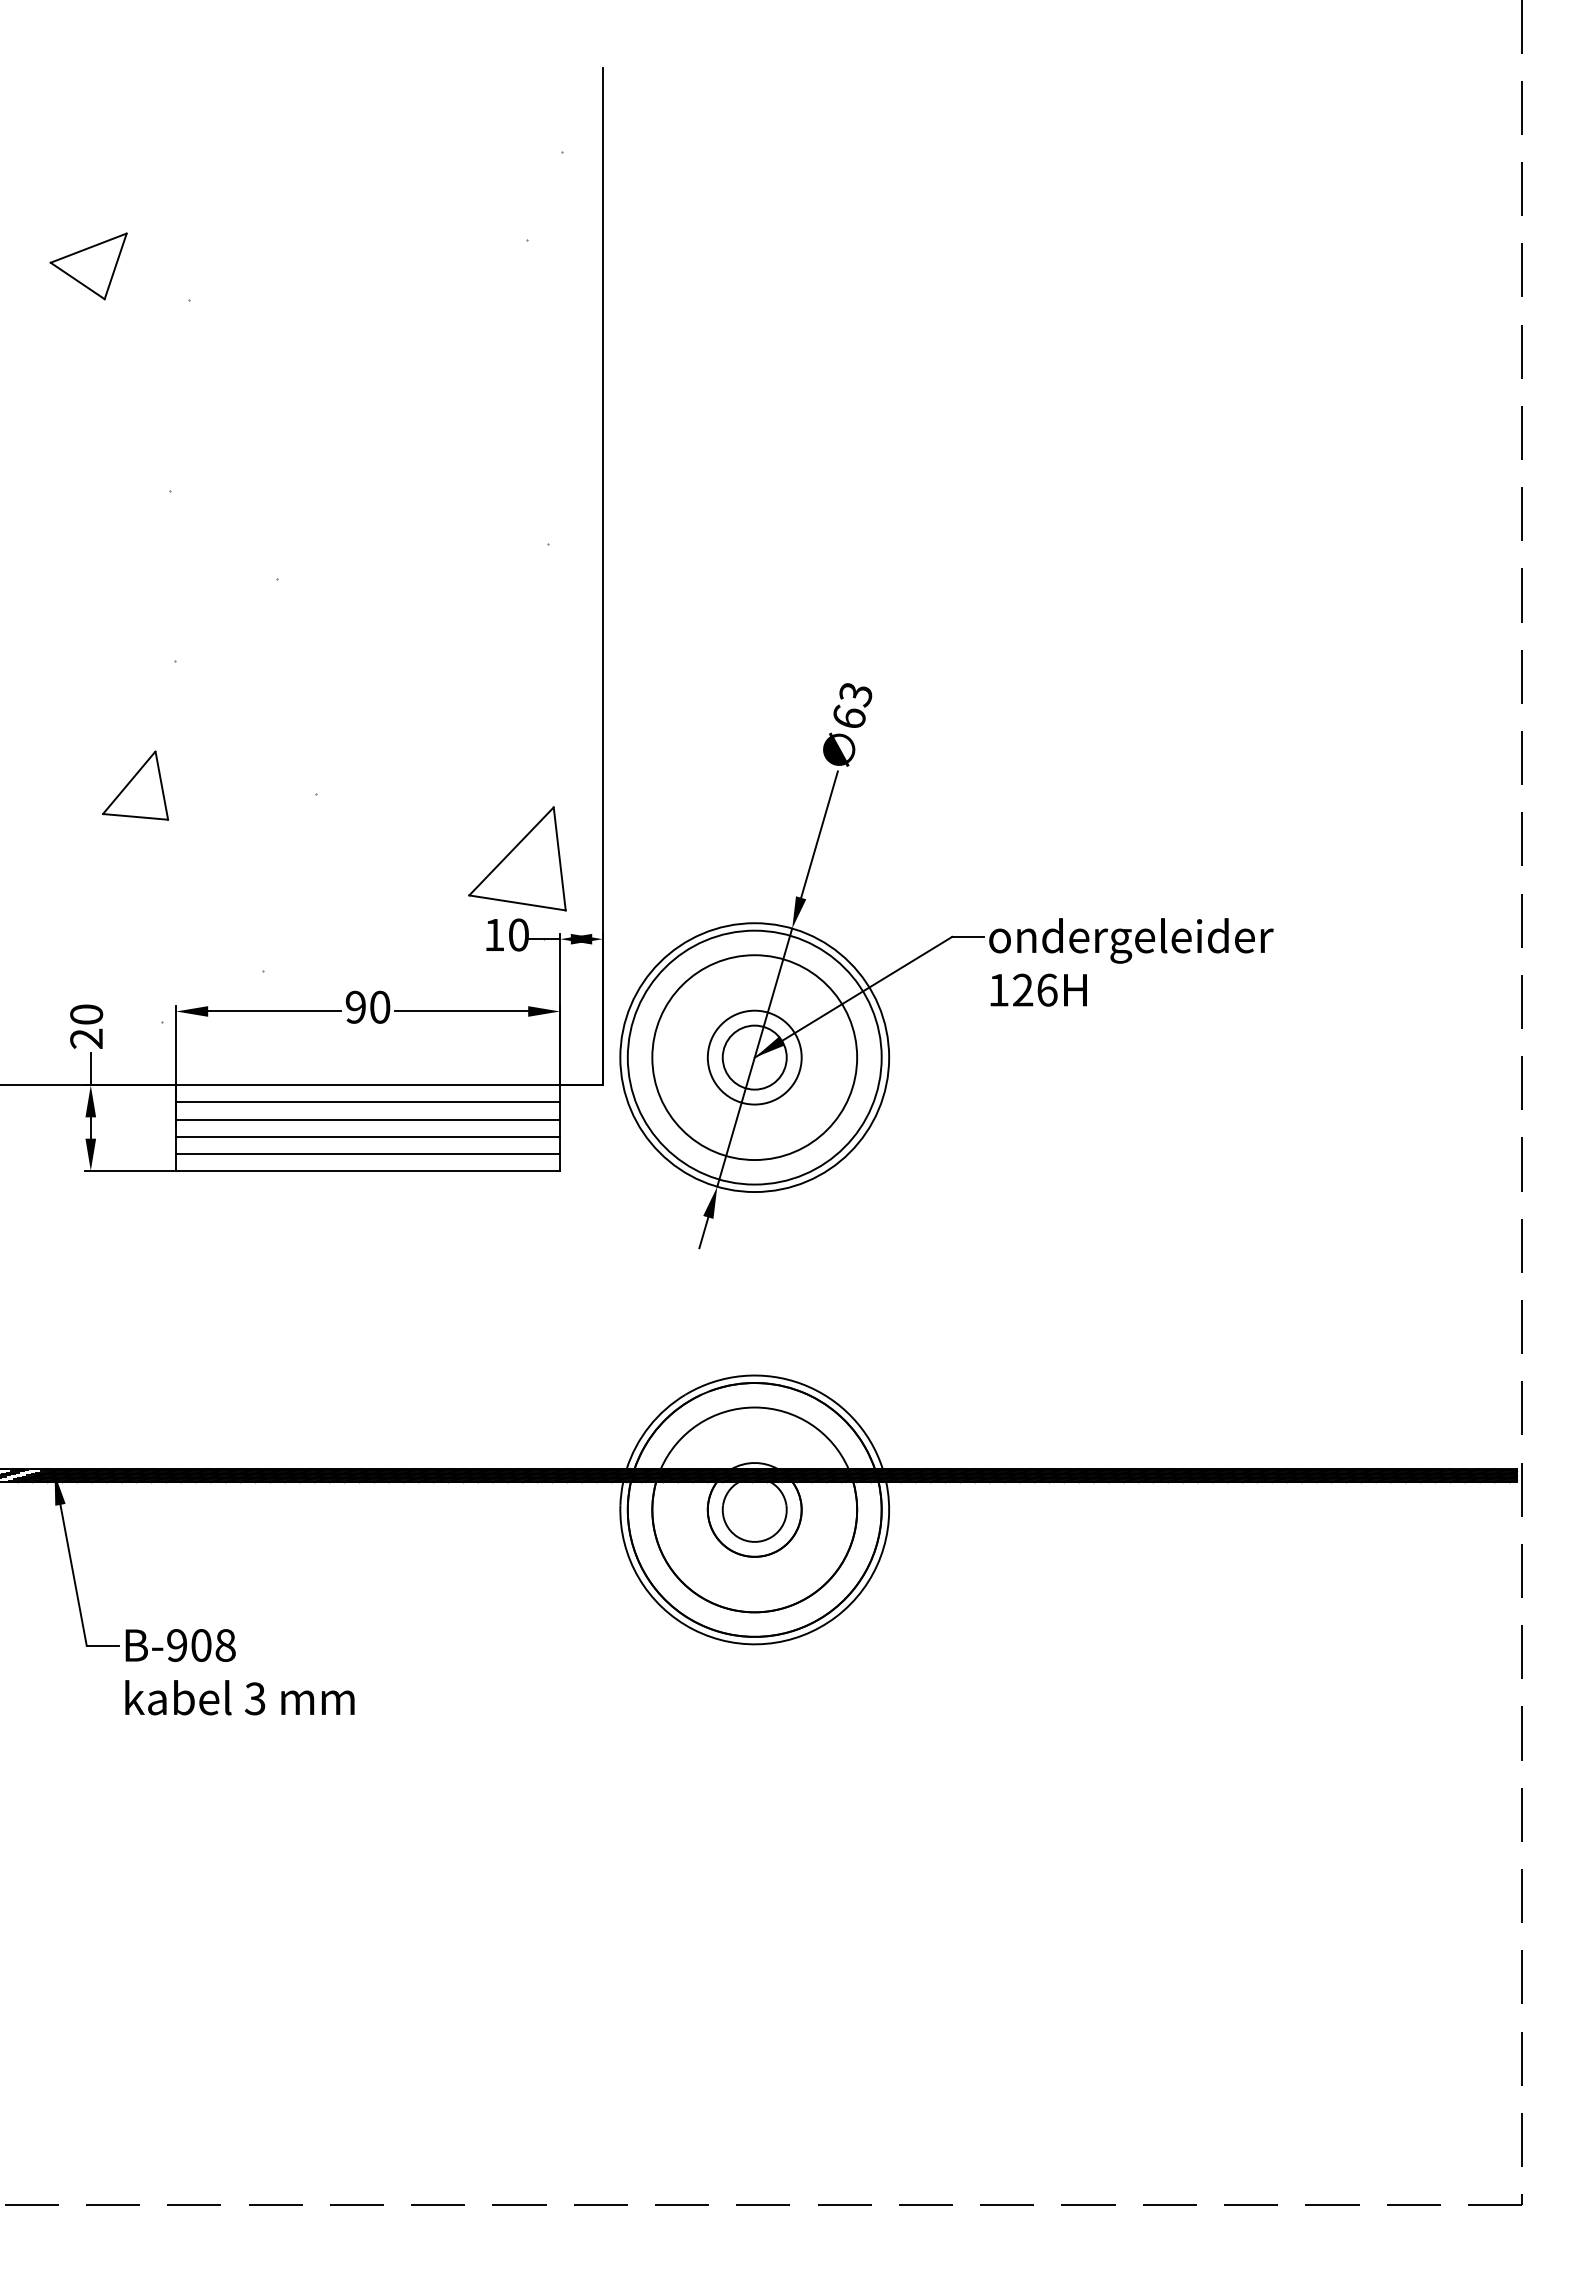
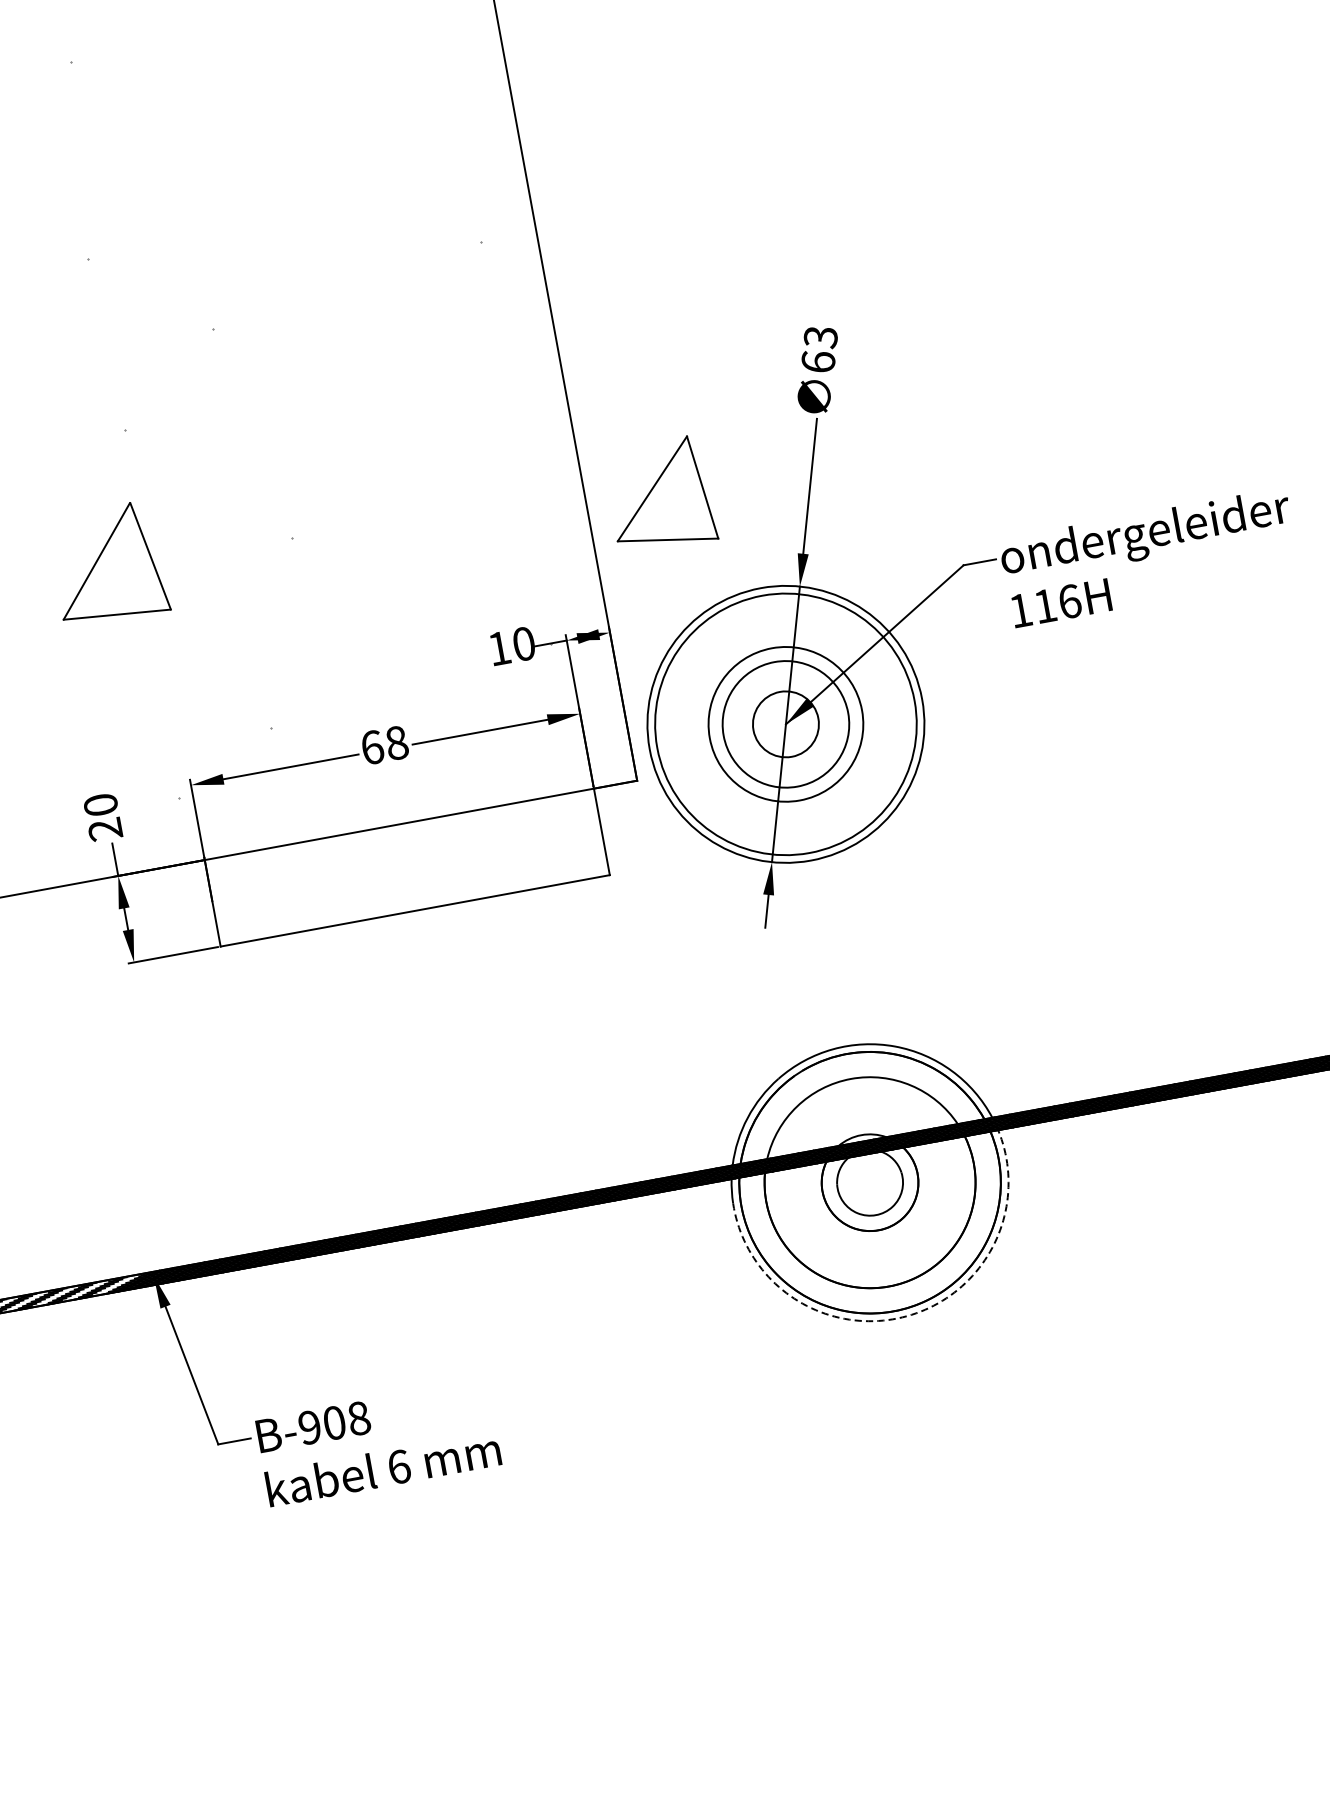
part: (135, 785) -> (107, 563), size x1.6
part: (517, 858) -> (659, 494), moved
text: (1023, 989) -> (1045, 605), 126H -> 116H
text: (367, 1006) -> (384, 744), 90 -> 68
circle: (754, 1057) -> (785, 724), size x0.6
circle: (754, 1057) -> (785, 724), size x1.6
line: (368, 1102) -> (402, 841), removed
line: (368, 1119) -> (406, 858), removed
line: (368, 1136) -> (409, 876), removed
line: (368, 1153) -> (412, 893), removed
arc: (766, 1643) -> (906, 1315), solid -> dashed
text: (255, 1698) -> (399, 1466), 3 -> 6

